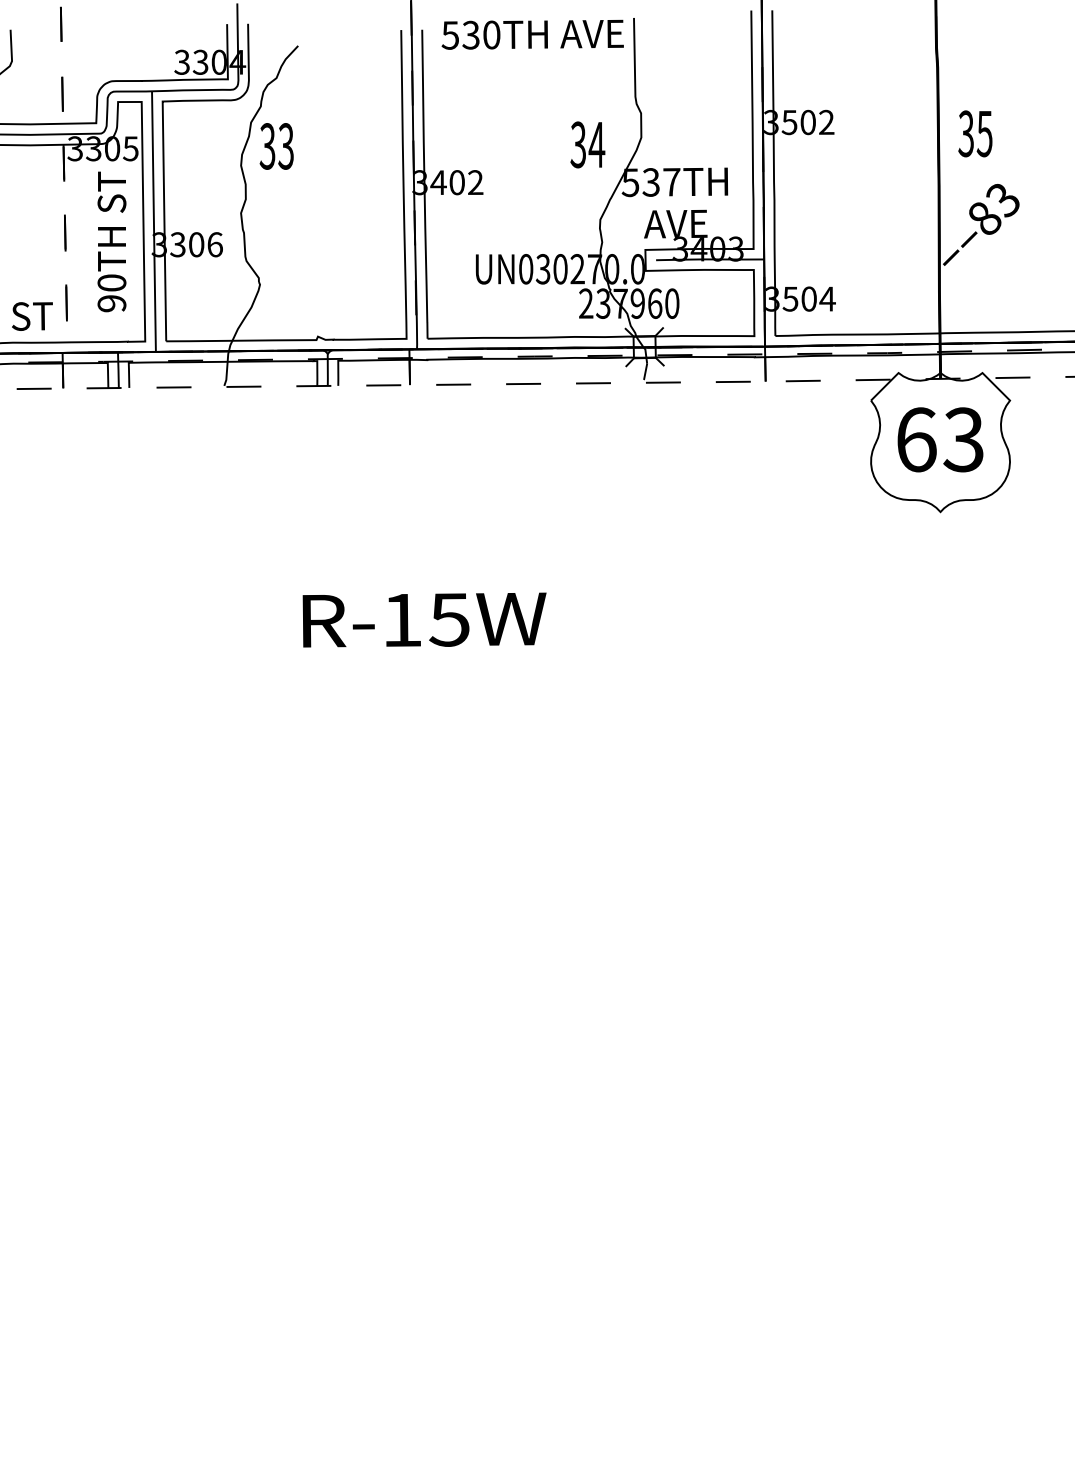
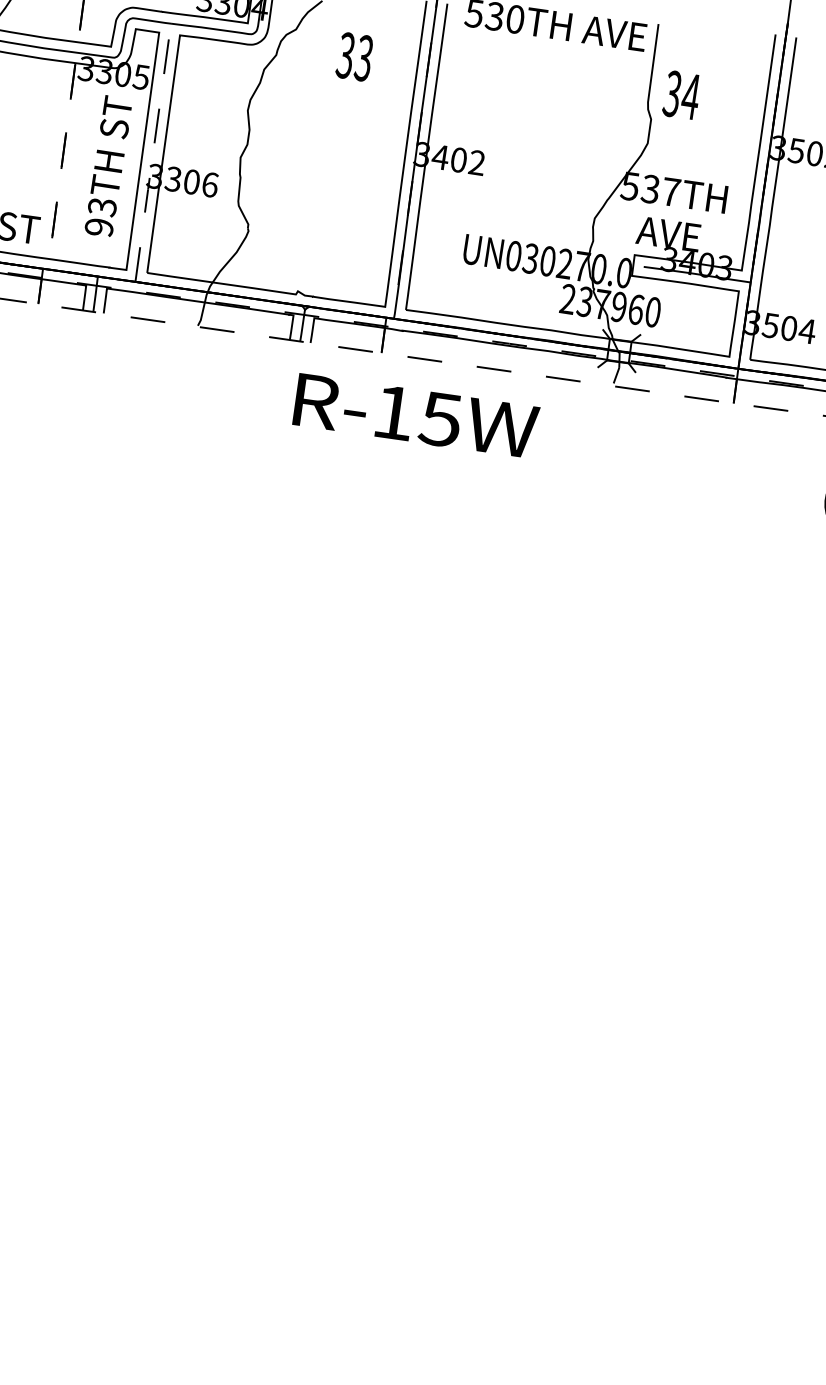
text: (587, 144) -> (681, 94), moved
text: (276, 146) -> (354, 57), moved
line: (153, 221) -> (152, 152), solid -> dashed
text: (111, 282) -> (102, 206), 90TH -> 93TH
text: (424, 619) -> (416, 415), moved

